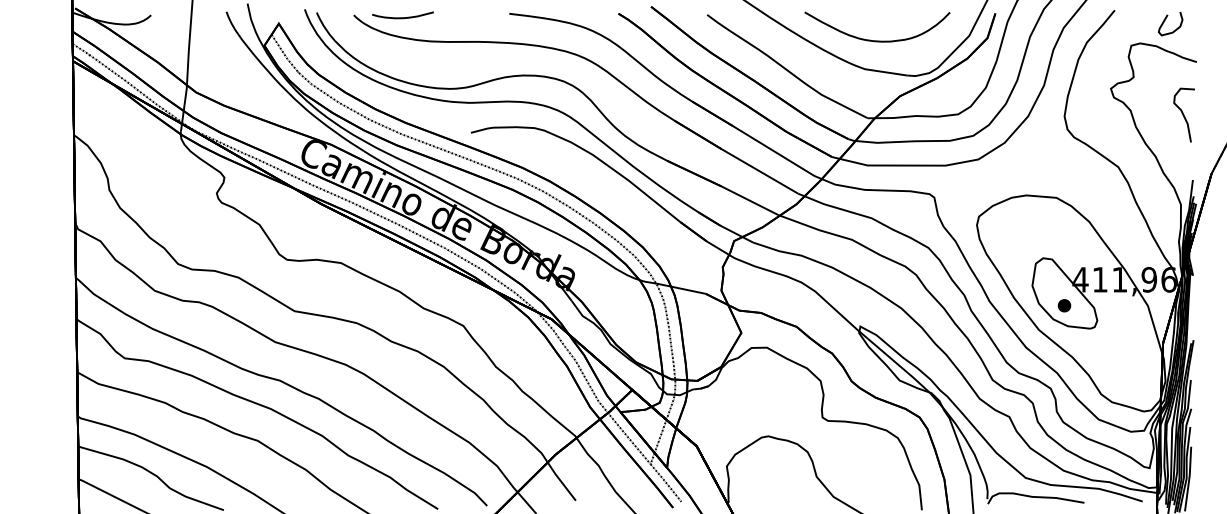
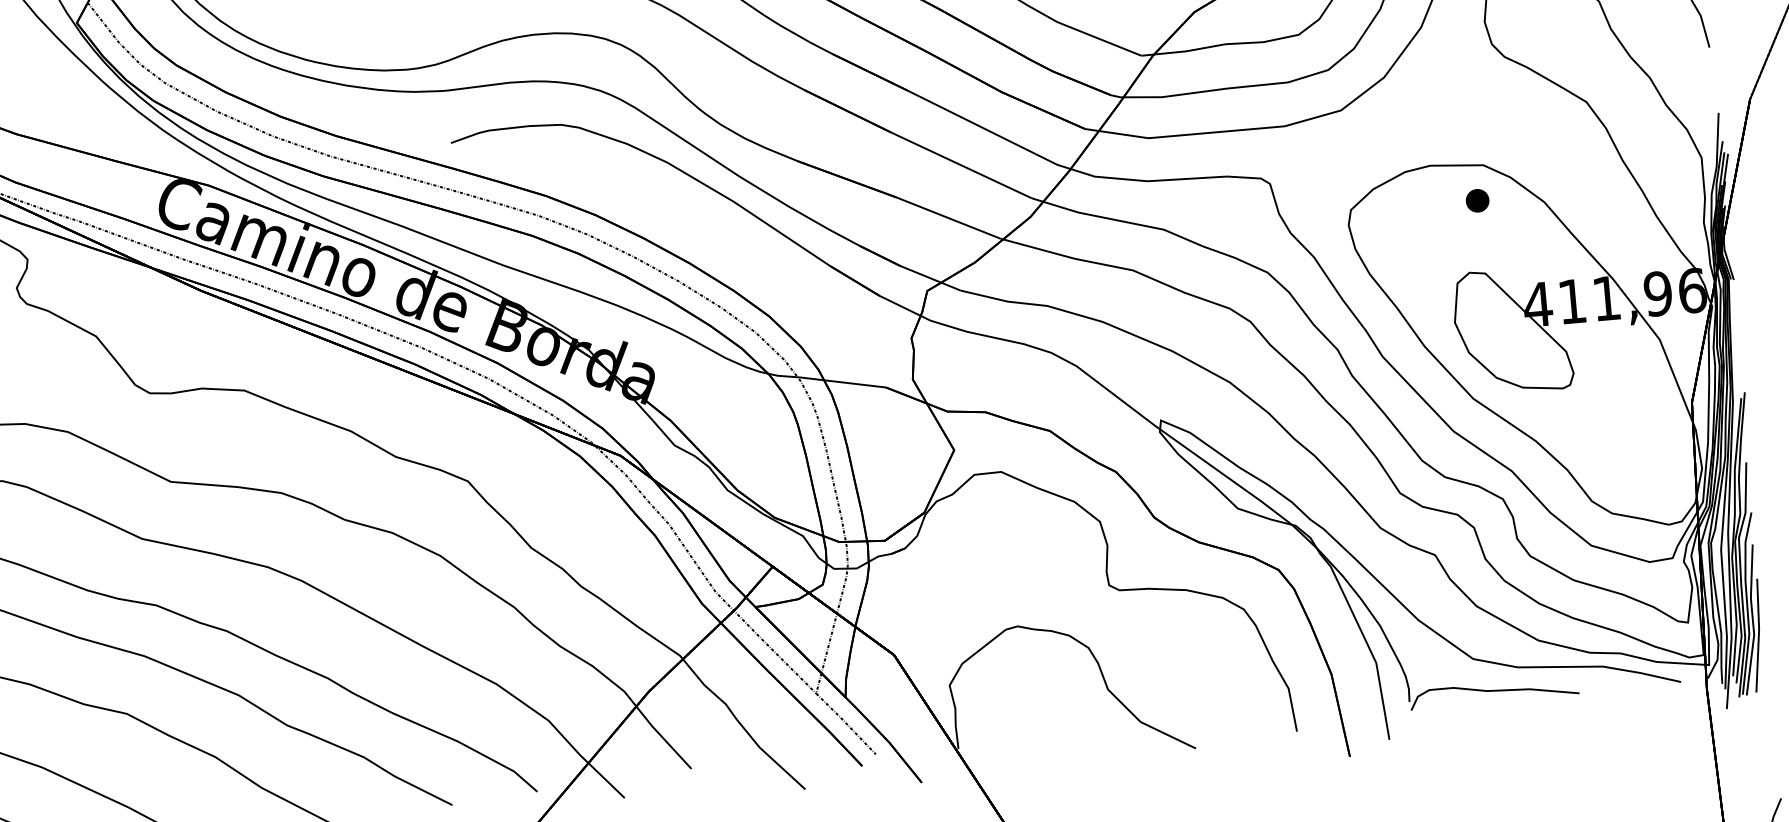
part: (1064, 305) -> (1477, 200), moved

